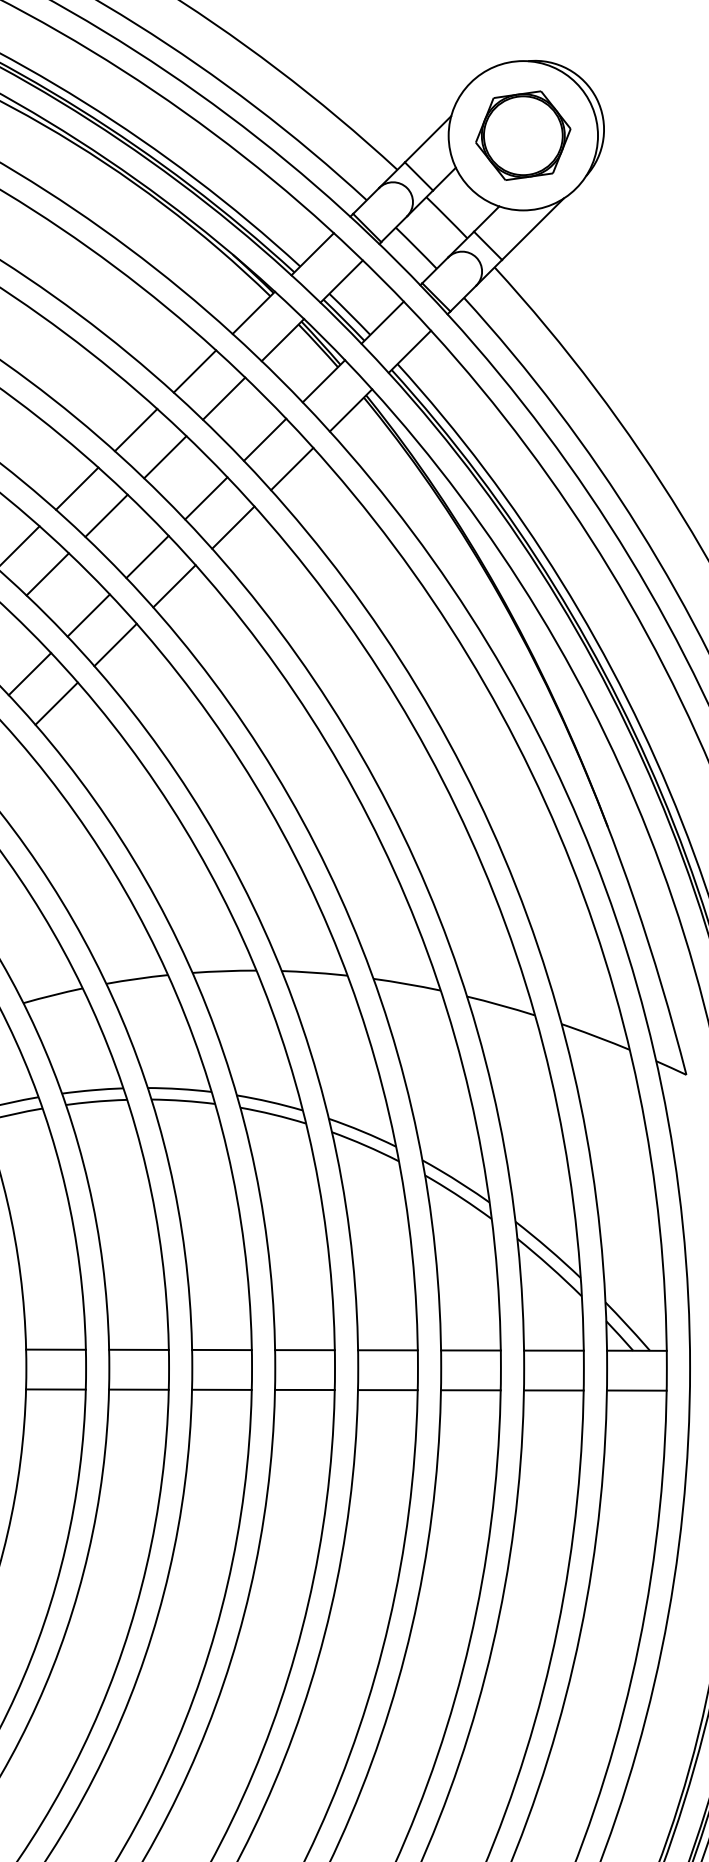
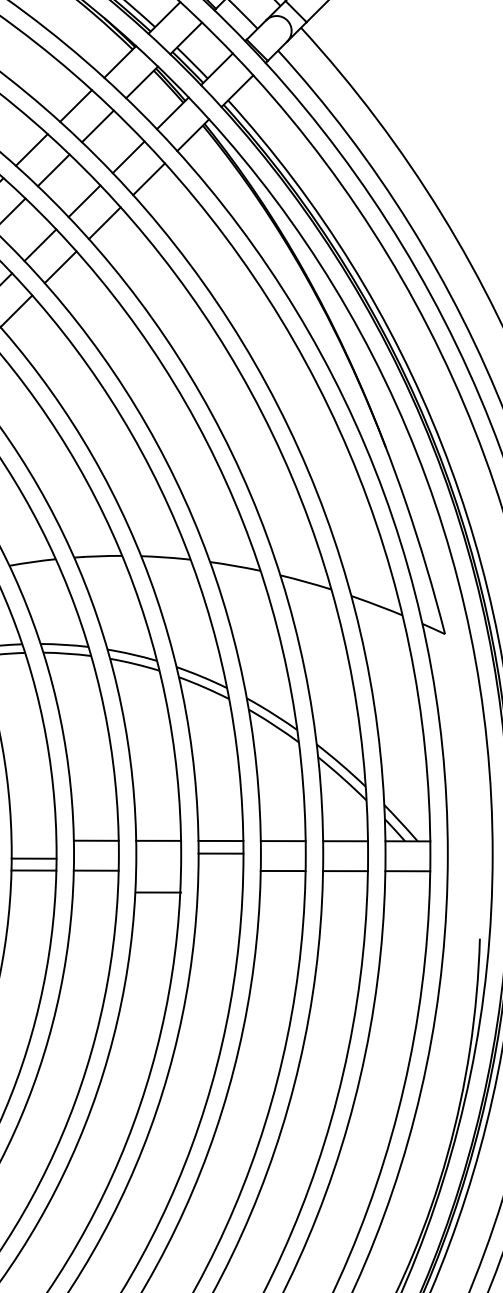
line: (138, 1349) -> (33, 858), moved
line: (304, 1389) -> (158, 892), moved
line: (387, 1390) -> (220, 853), moved

